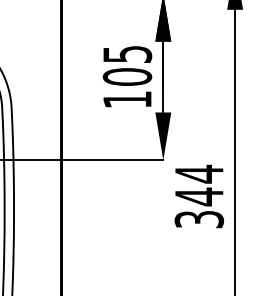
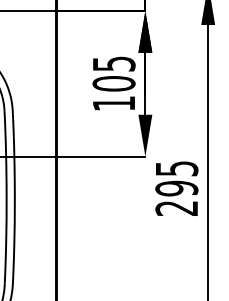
text: (198, 195) -> (176, 187), 344 -> 295

